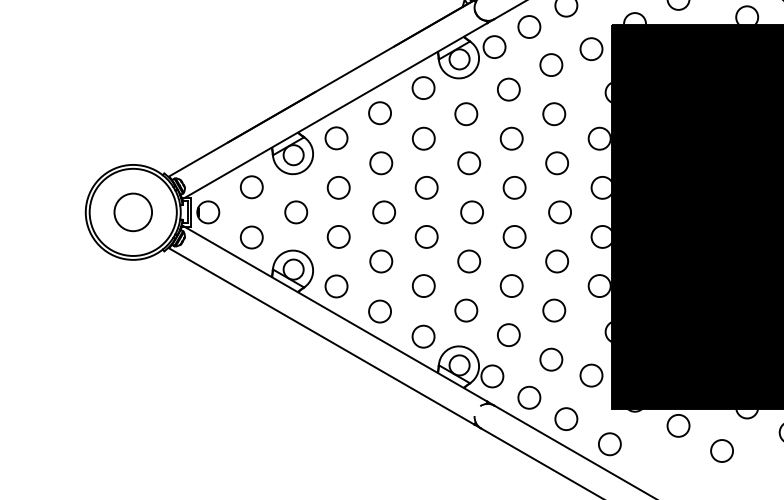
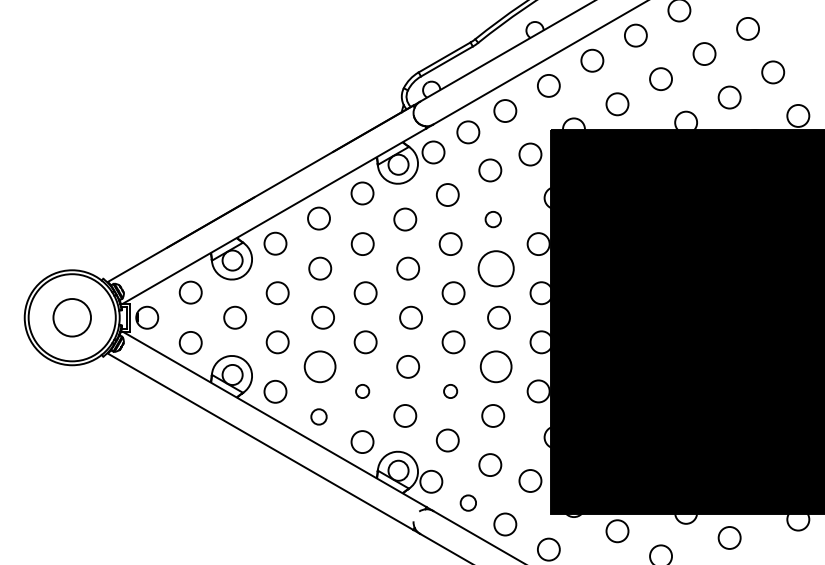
circle: (554, 114) -> (493, 219), size x0.7
circle: (556, 163) -> (495, 268), size x1.6
circle: (381, 261) -> (320, 366), size x1.4
circle: (556, 261) -> (495, 366), size x1.4
circle: (423, 286) -> (362, 391), size x0.6
circle: (511, 286) -> (450, 391), size x0.6
circle: (379, 311) -> (318, 416), size x0.7
circle: (529, 397) -> (468, 502), size x0.7

